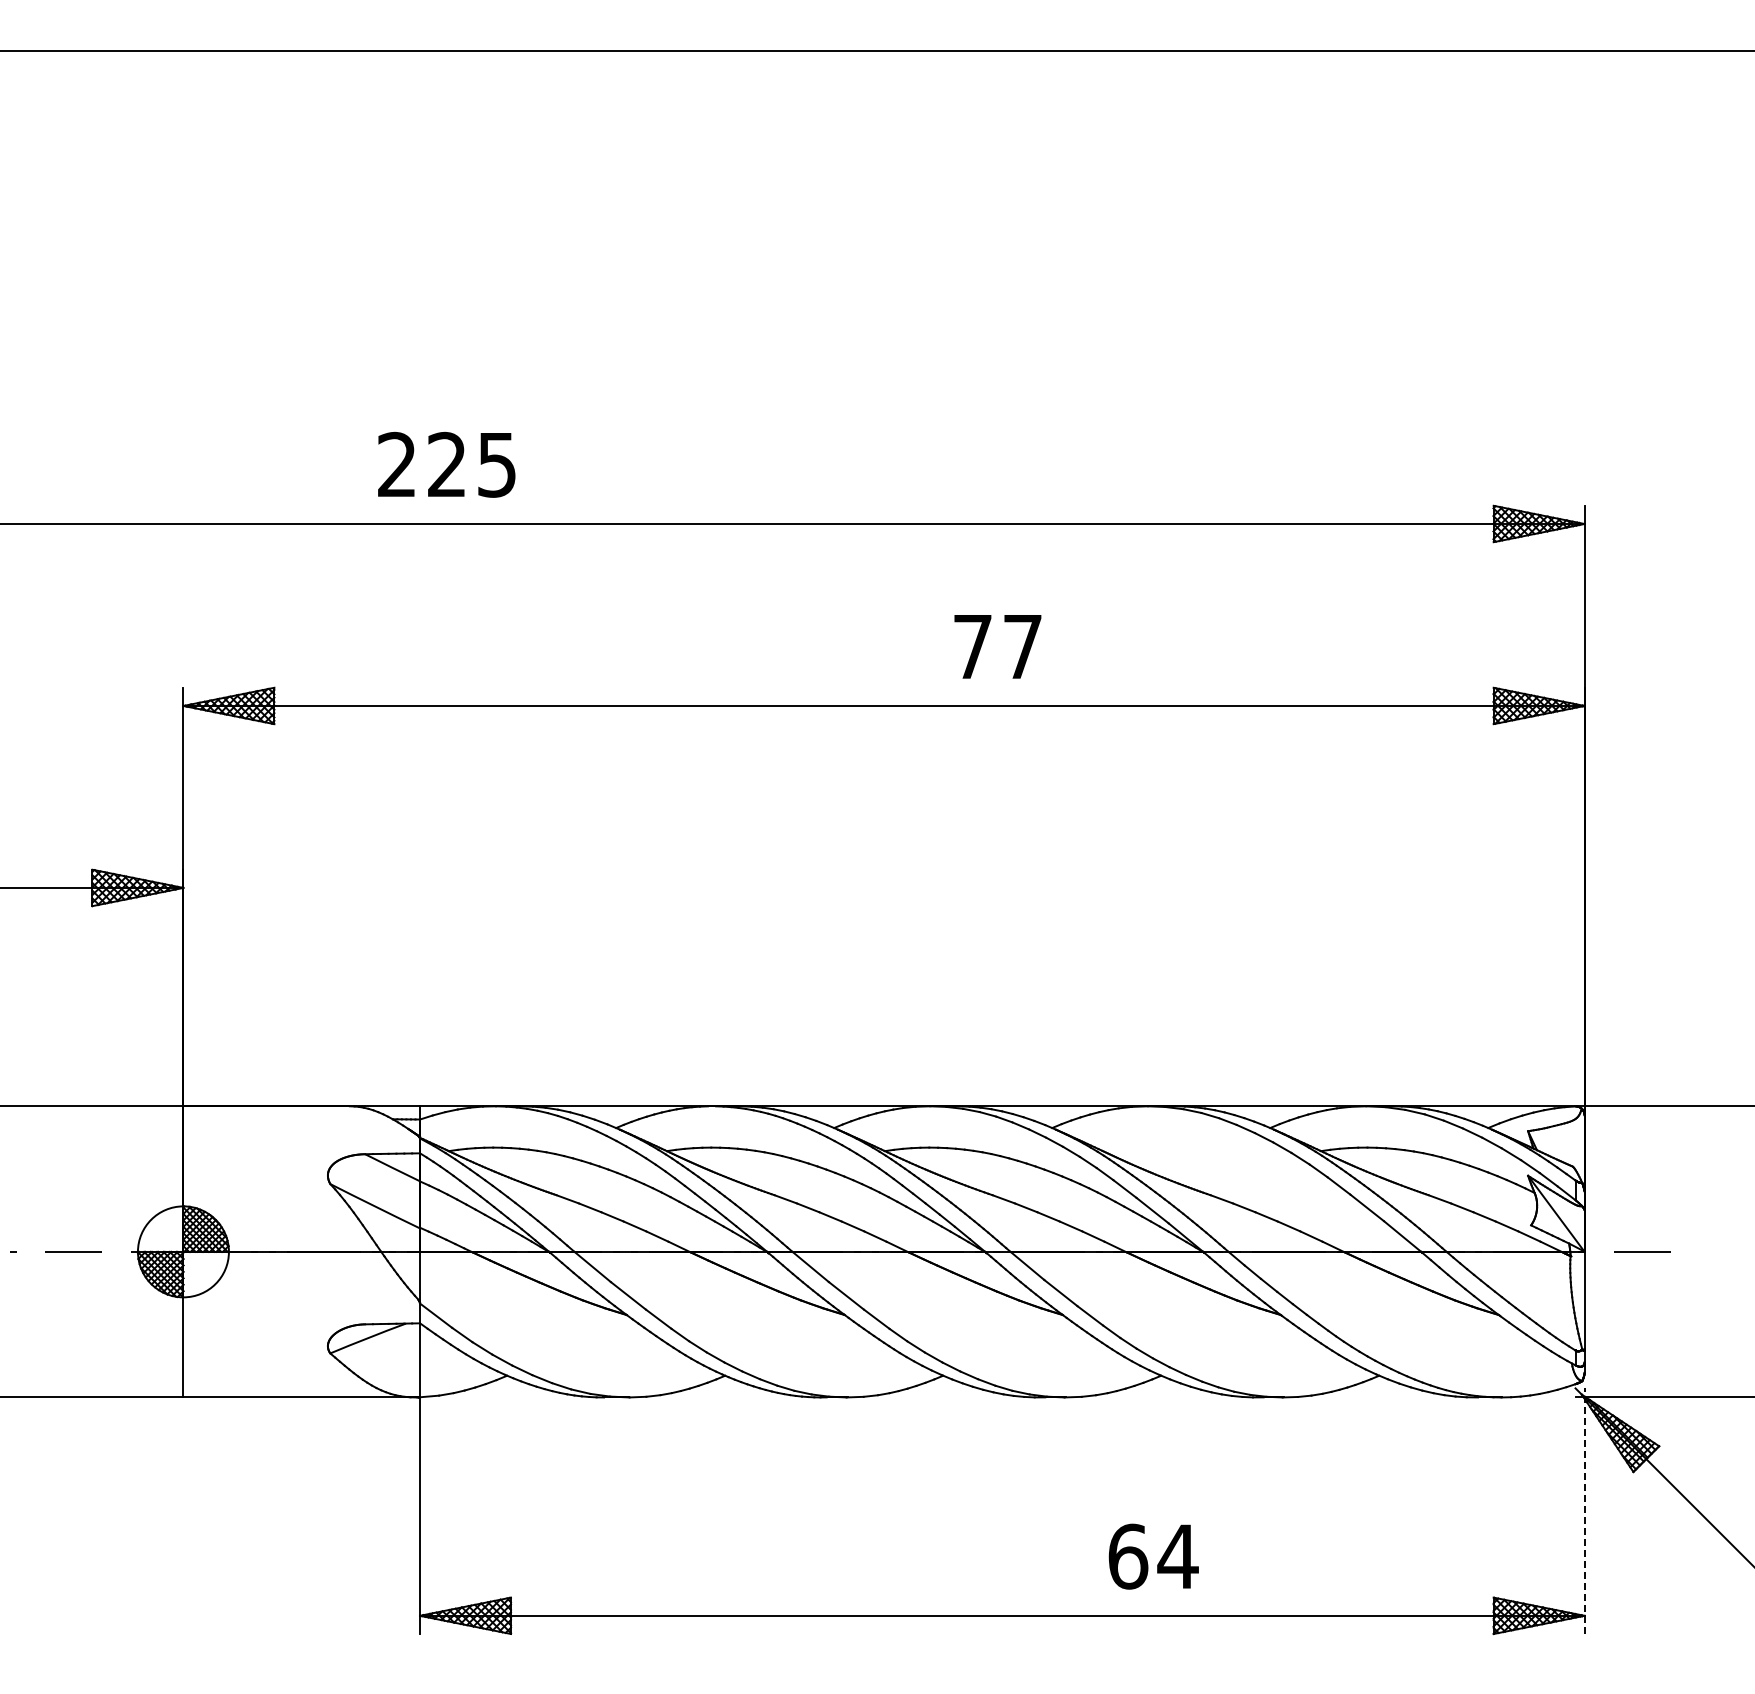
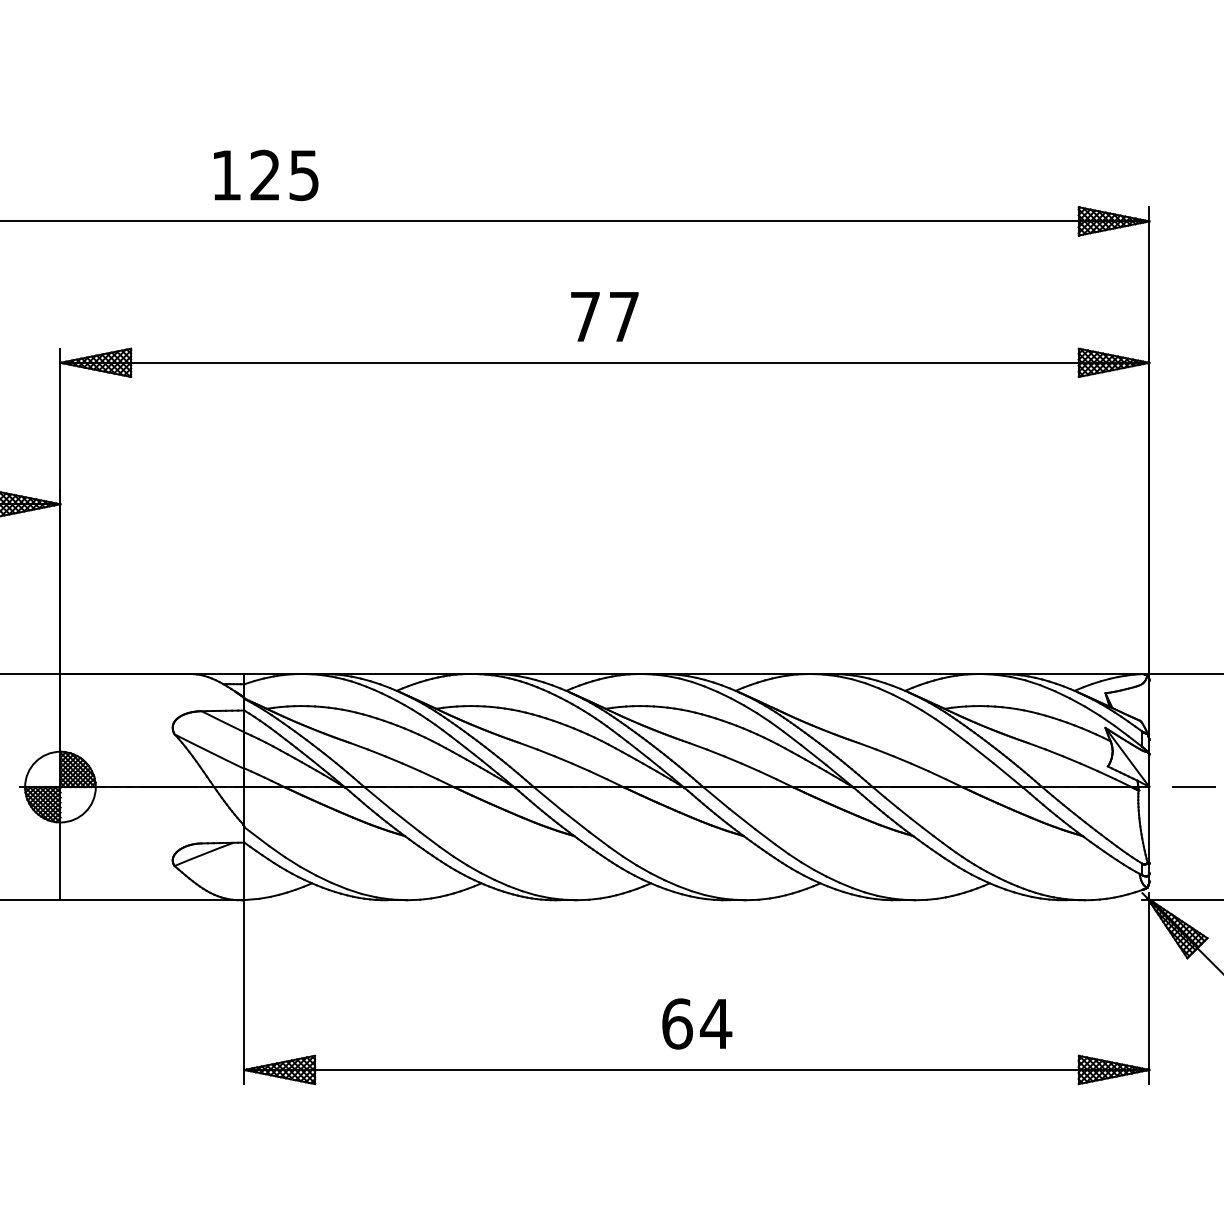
text: (396, 463) -> (226, 174), 225 -> 125
text: (997, 646) -> (604, 316), moved
line: (1584, 1511) -> (1149, 988), dashed -> solid
text: (1153, 1556) -> (697, 1023), moved

